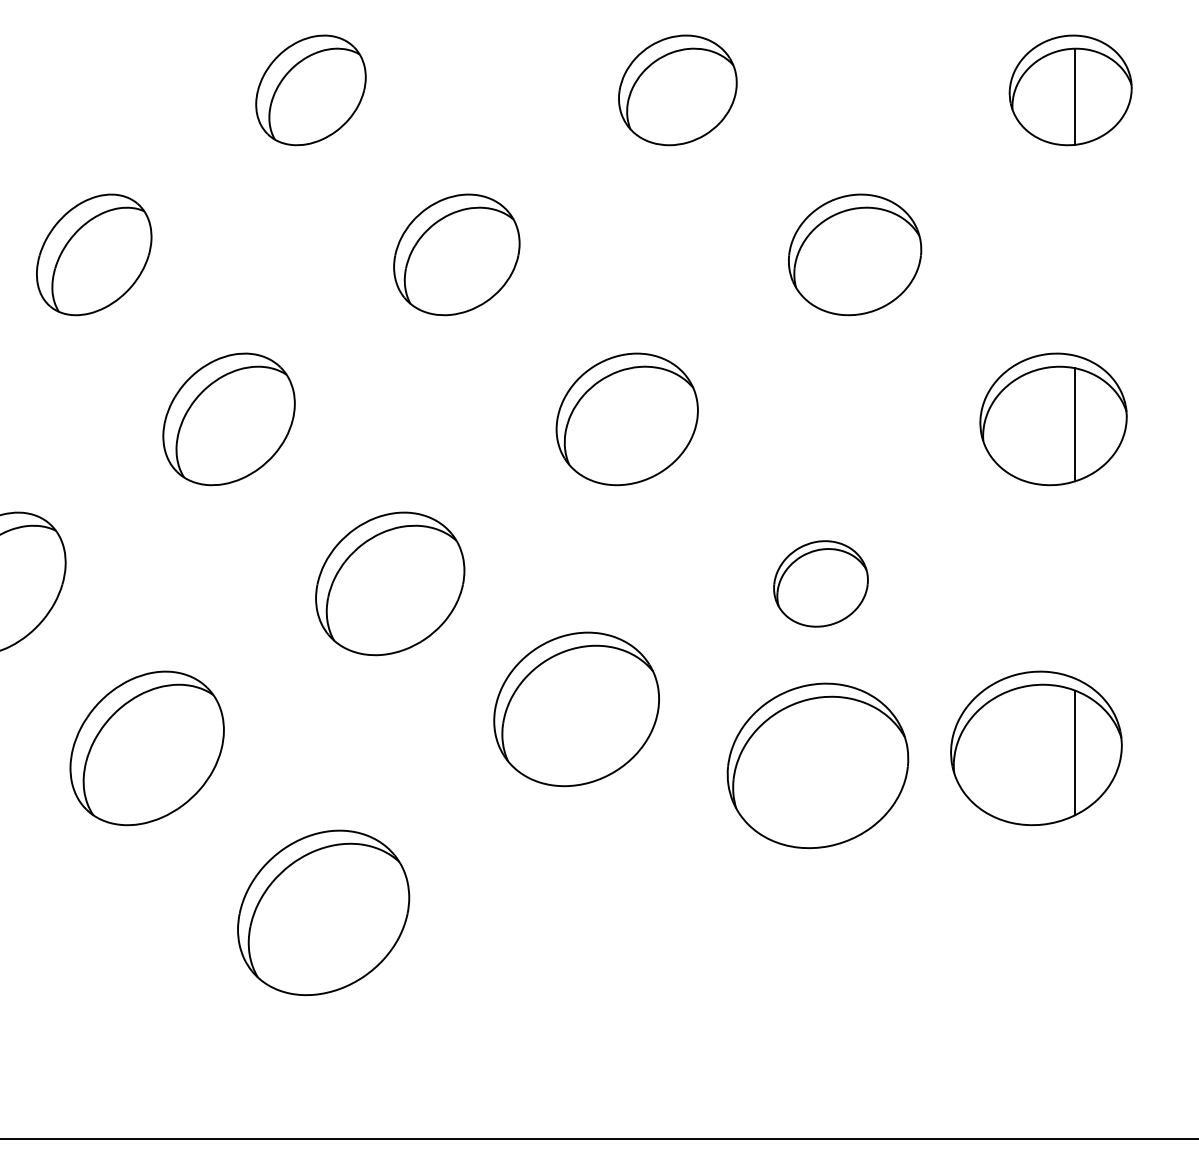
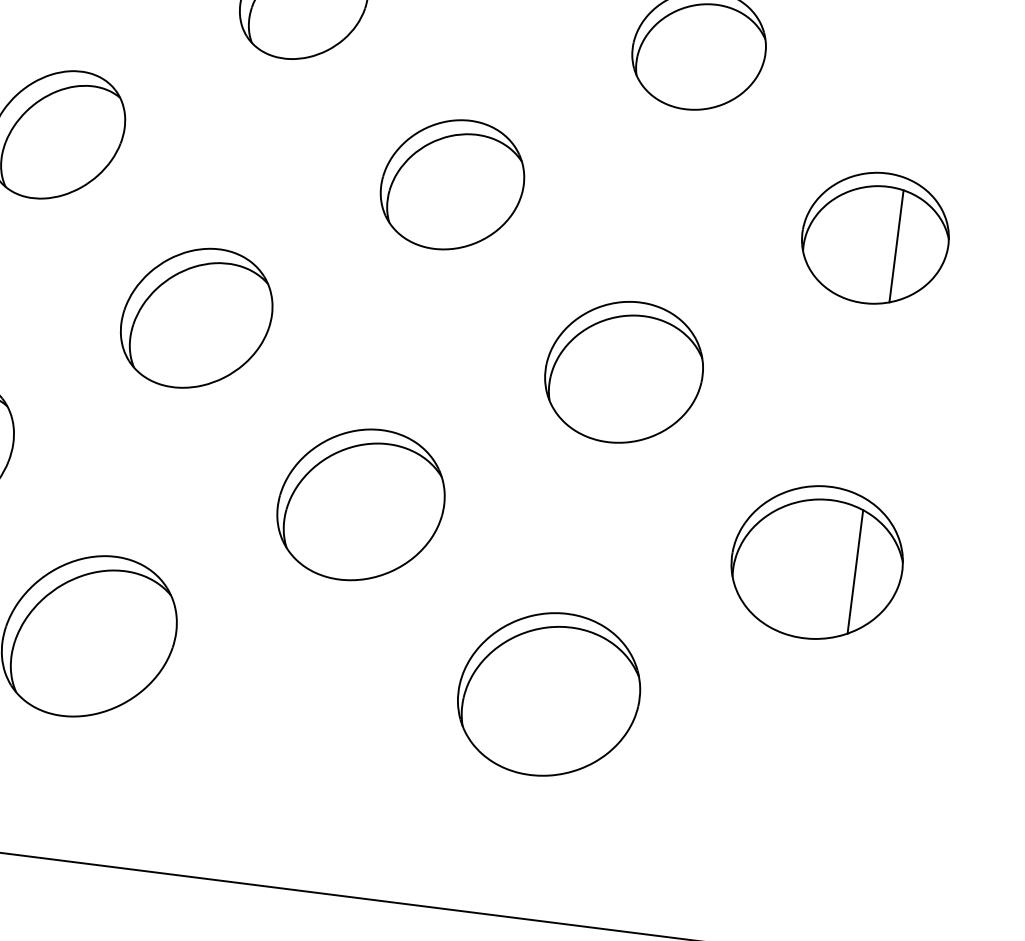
part: (820, 583) -> (623, 371), size x1.67
part: (576, 709) -> (360, 504), moved
part: (817, 765) -> (548, 694), moved

